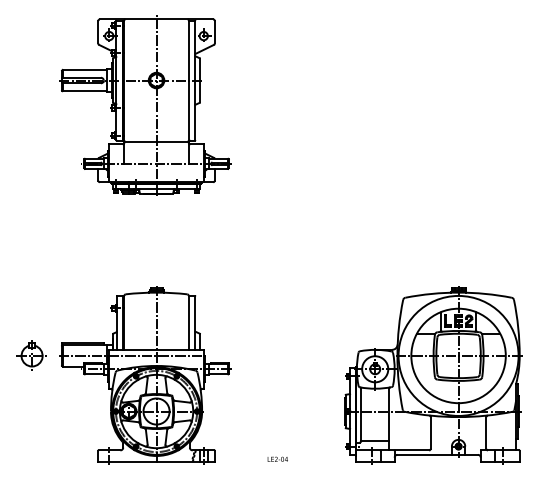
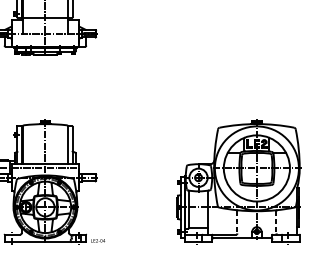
line: (430, 432) -> (237, 222), solid -> dashed
line: (486, 432) -> (276, 222), solid -> dashed
text: (277, 458) -> (97, 240), moved

